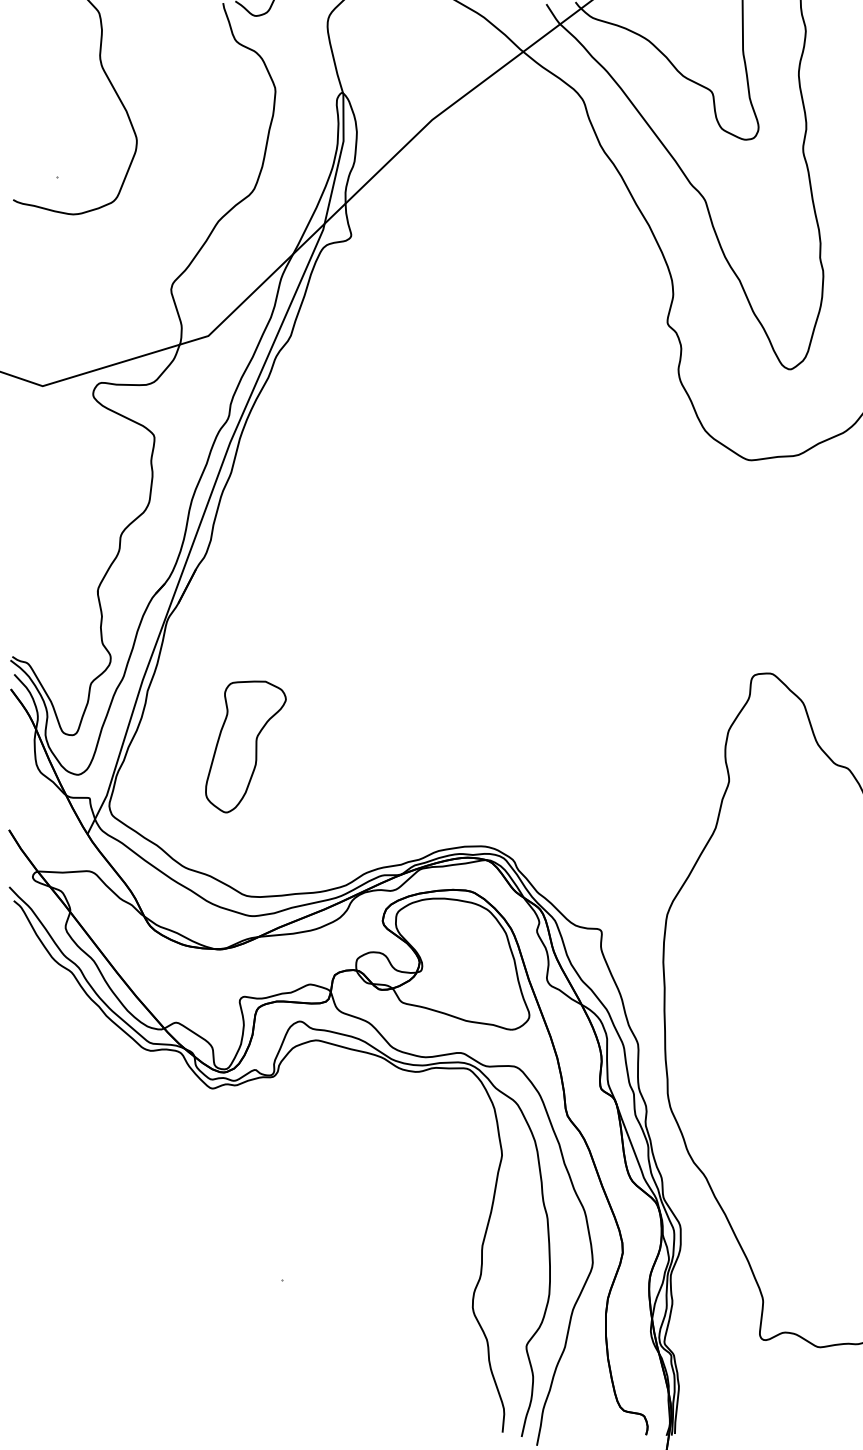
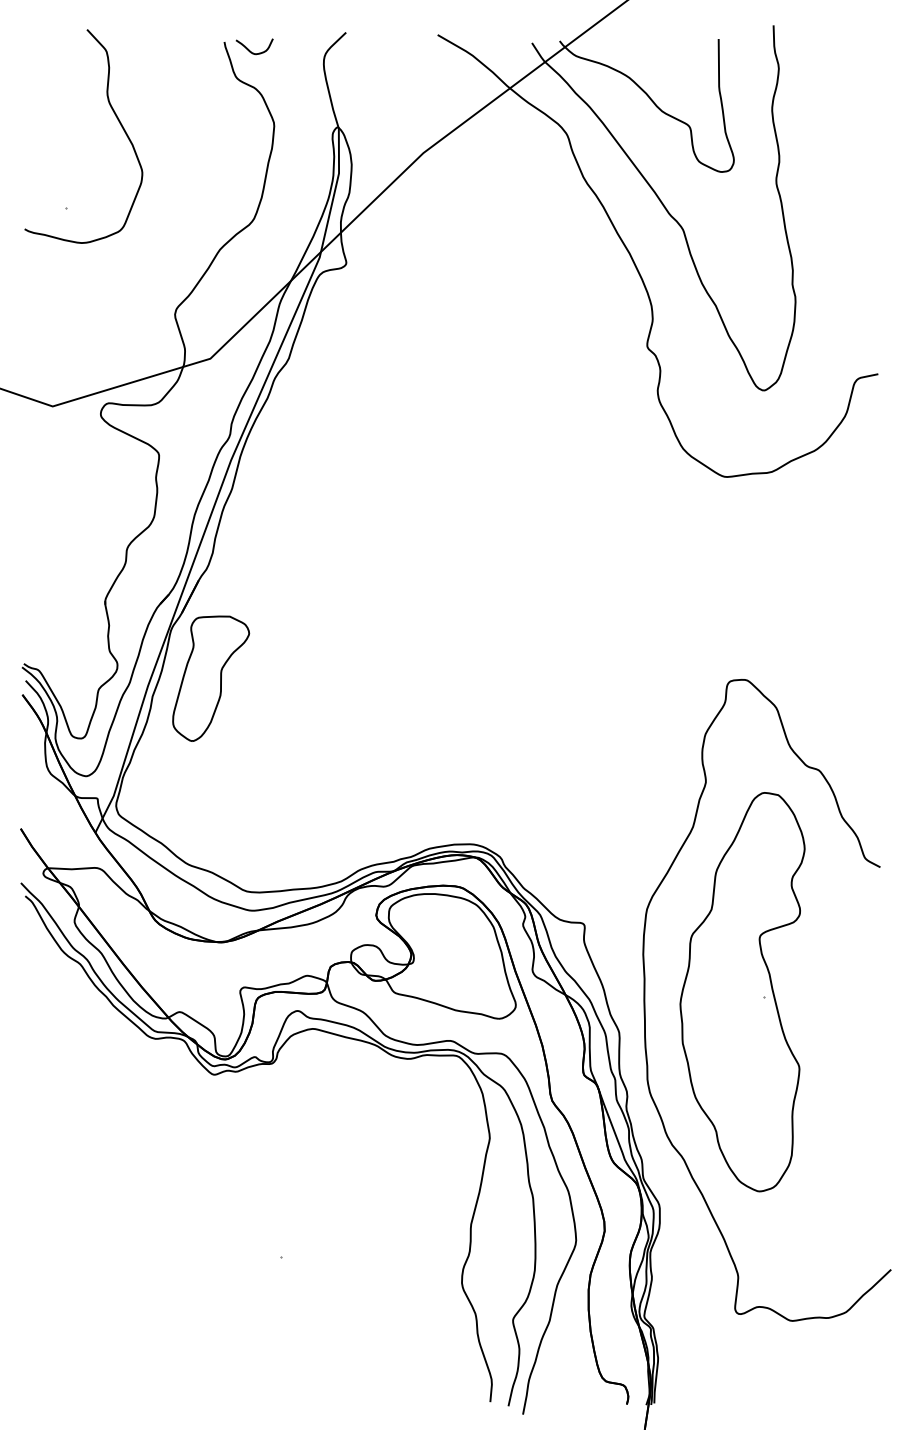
part: (246, 746) -> (211, 678), moved
part: (767, 1002) -> (742, 992), added

